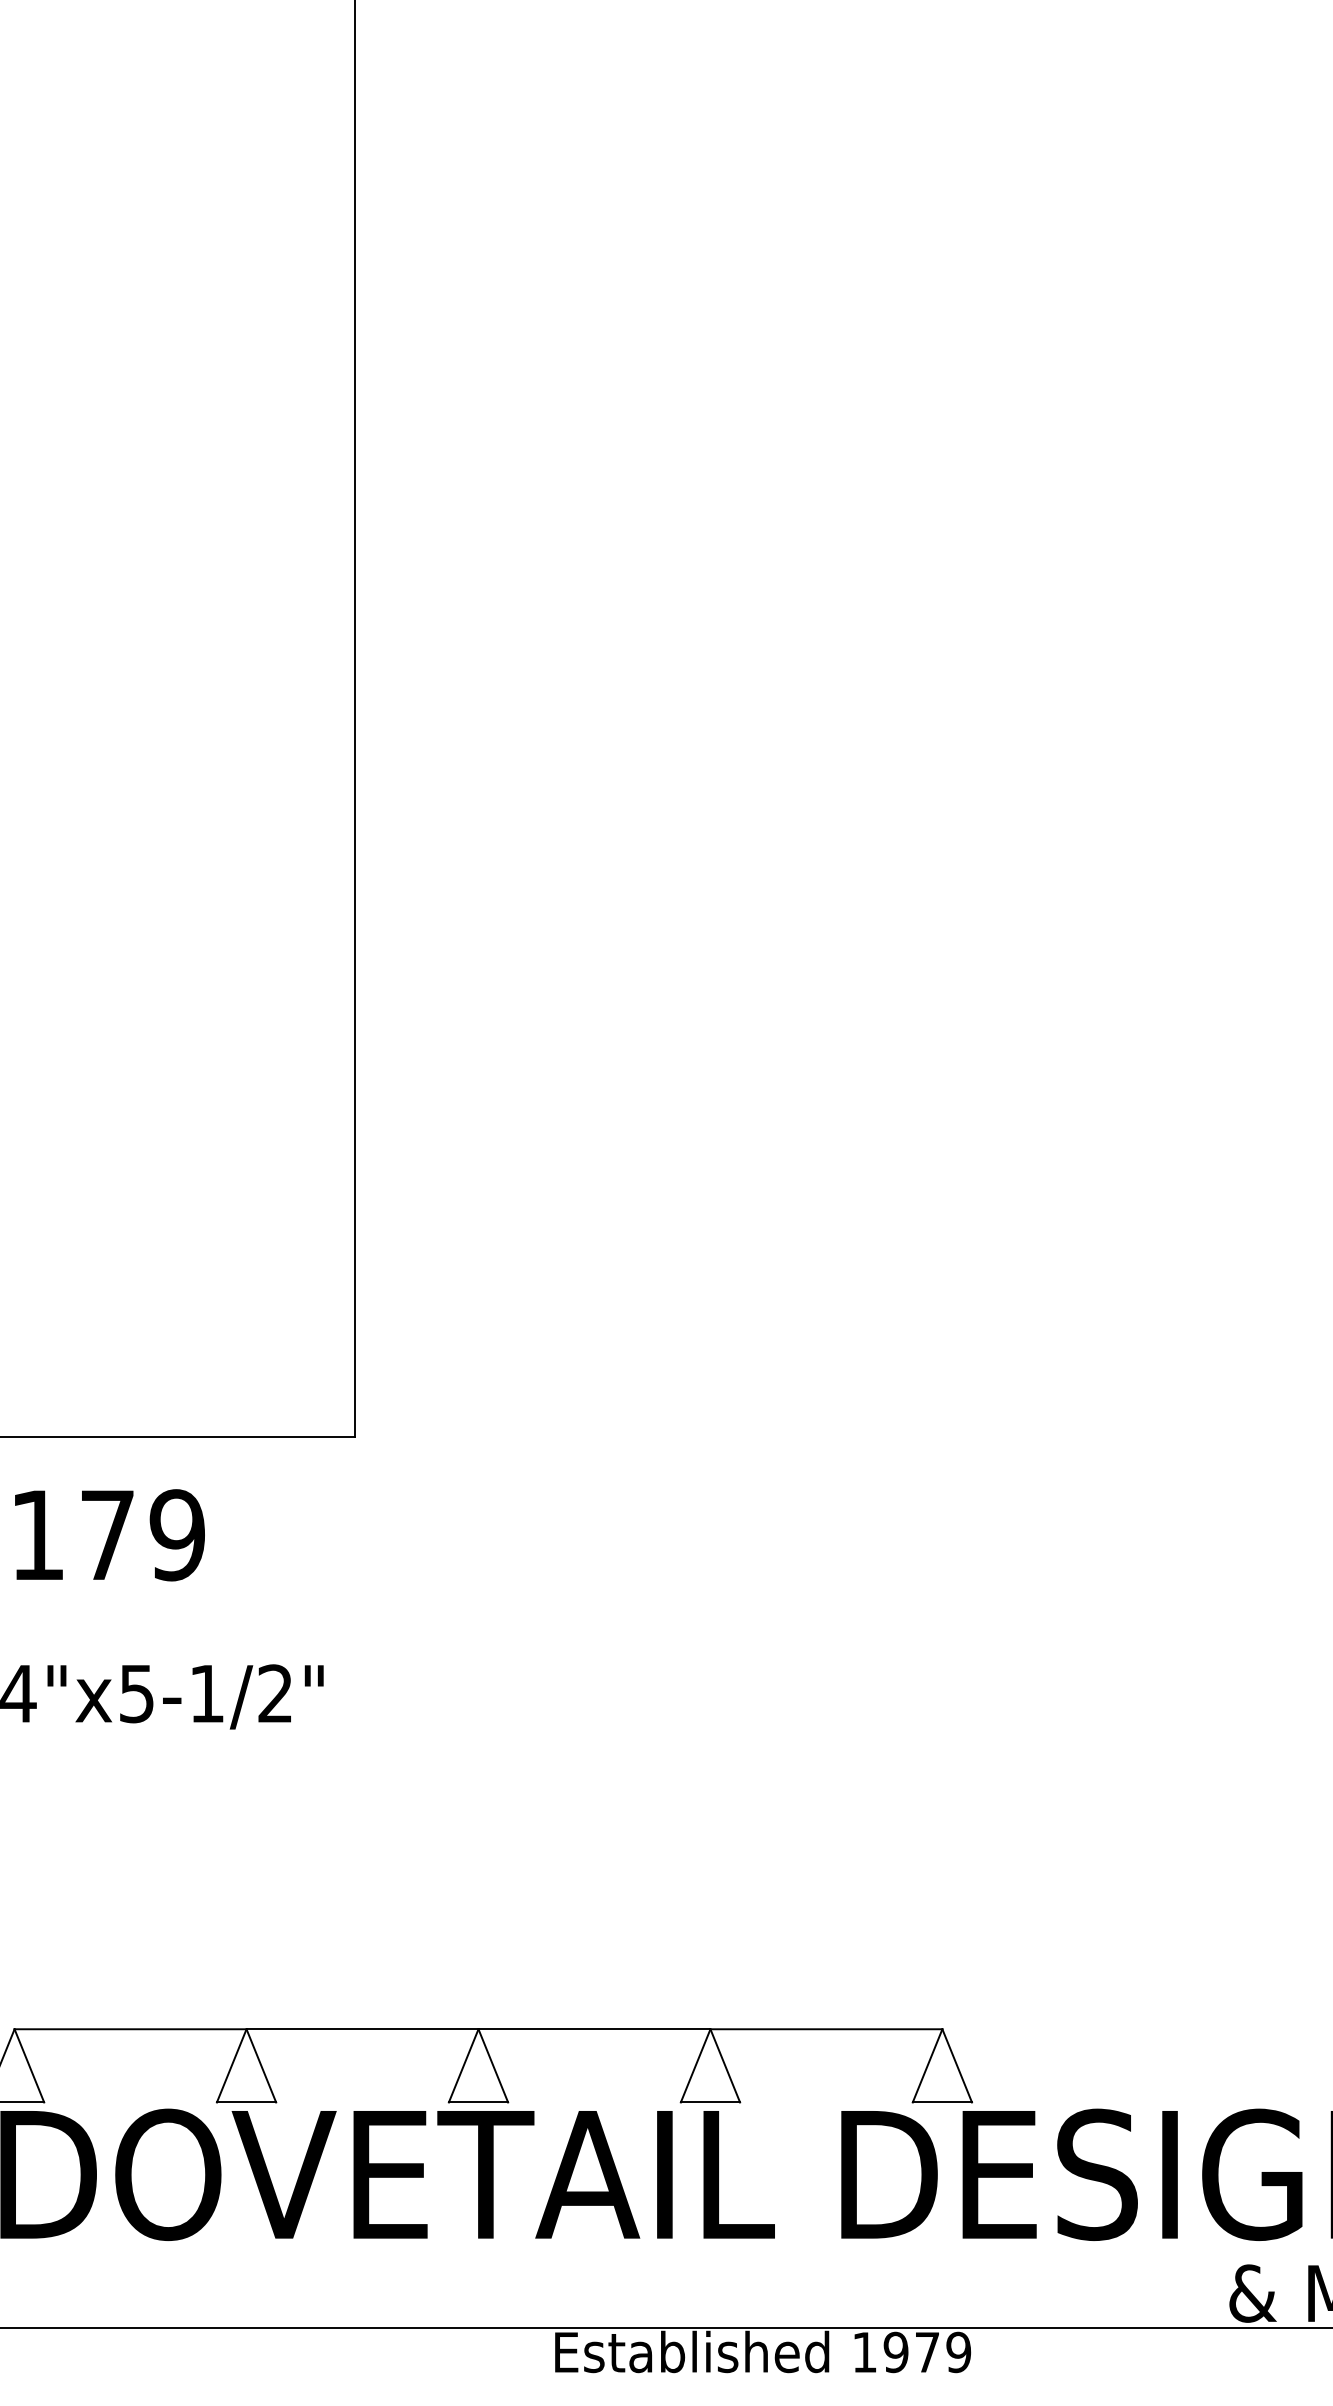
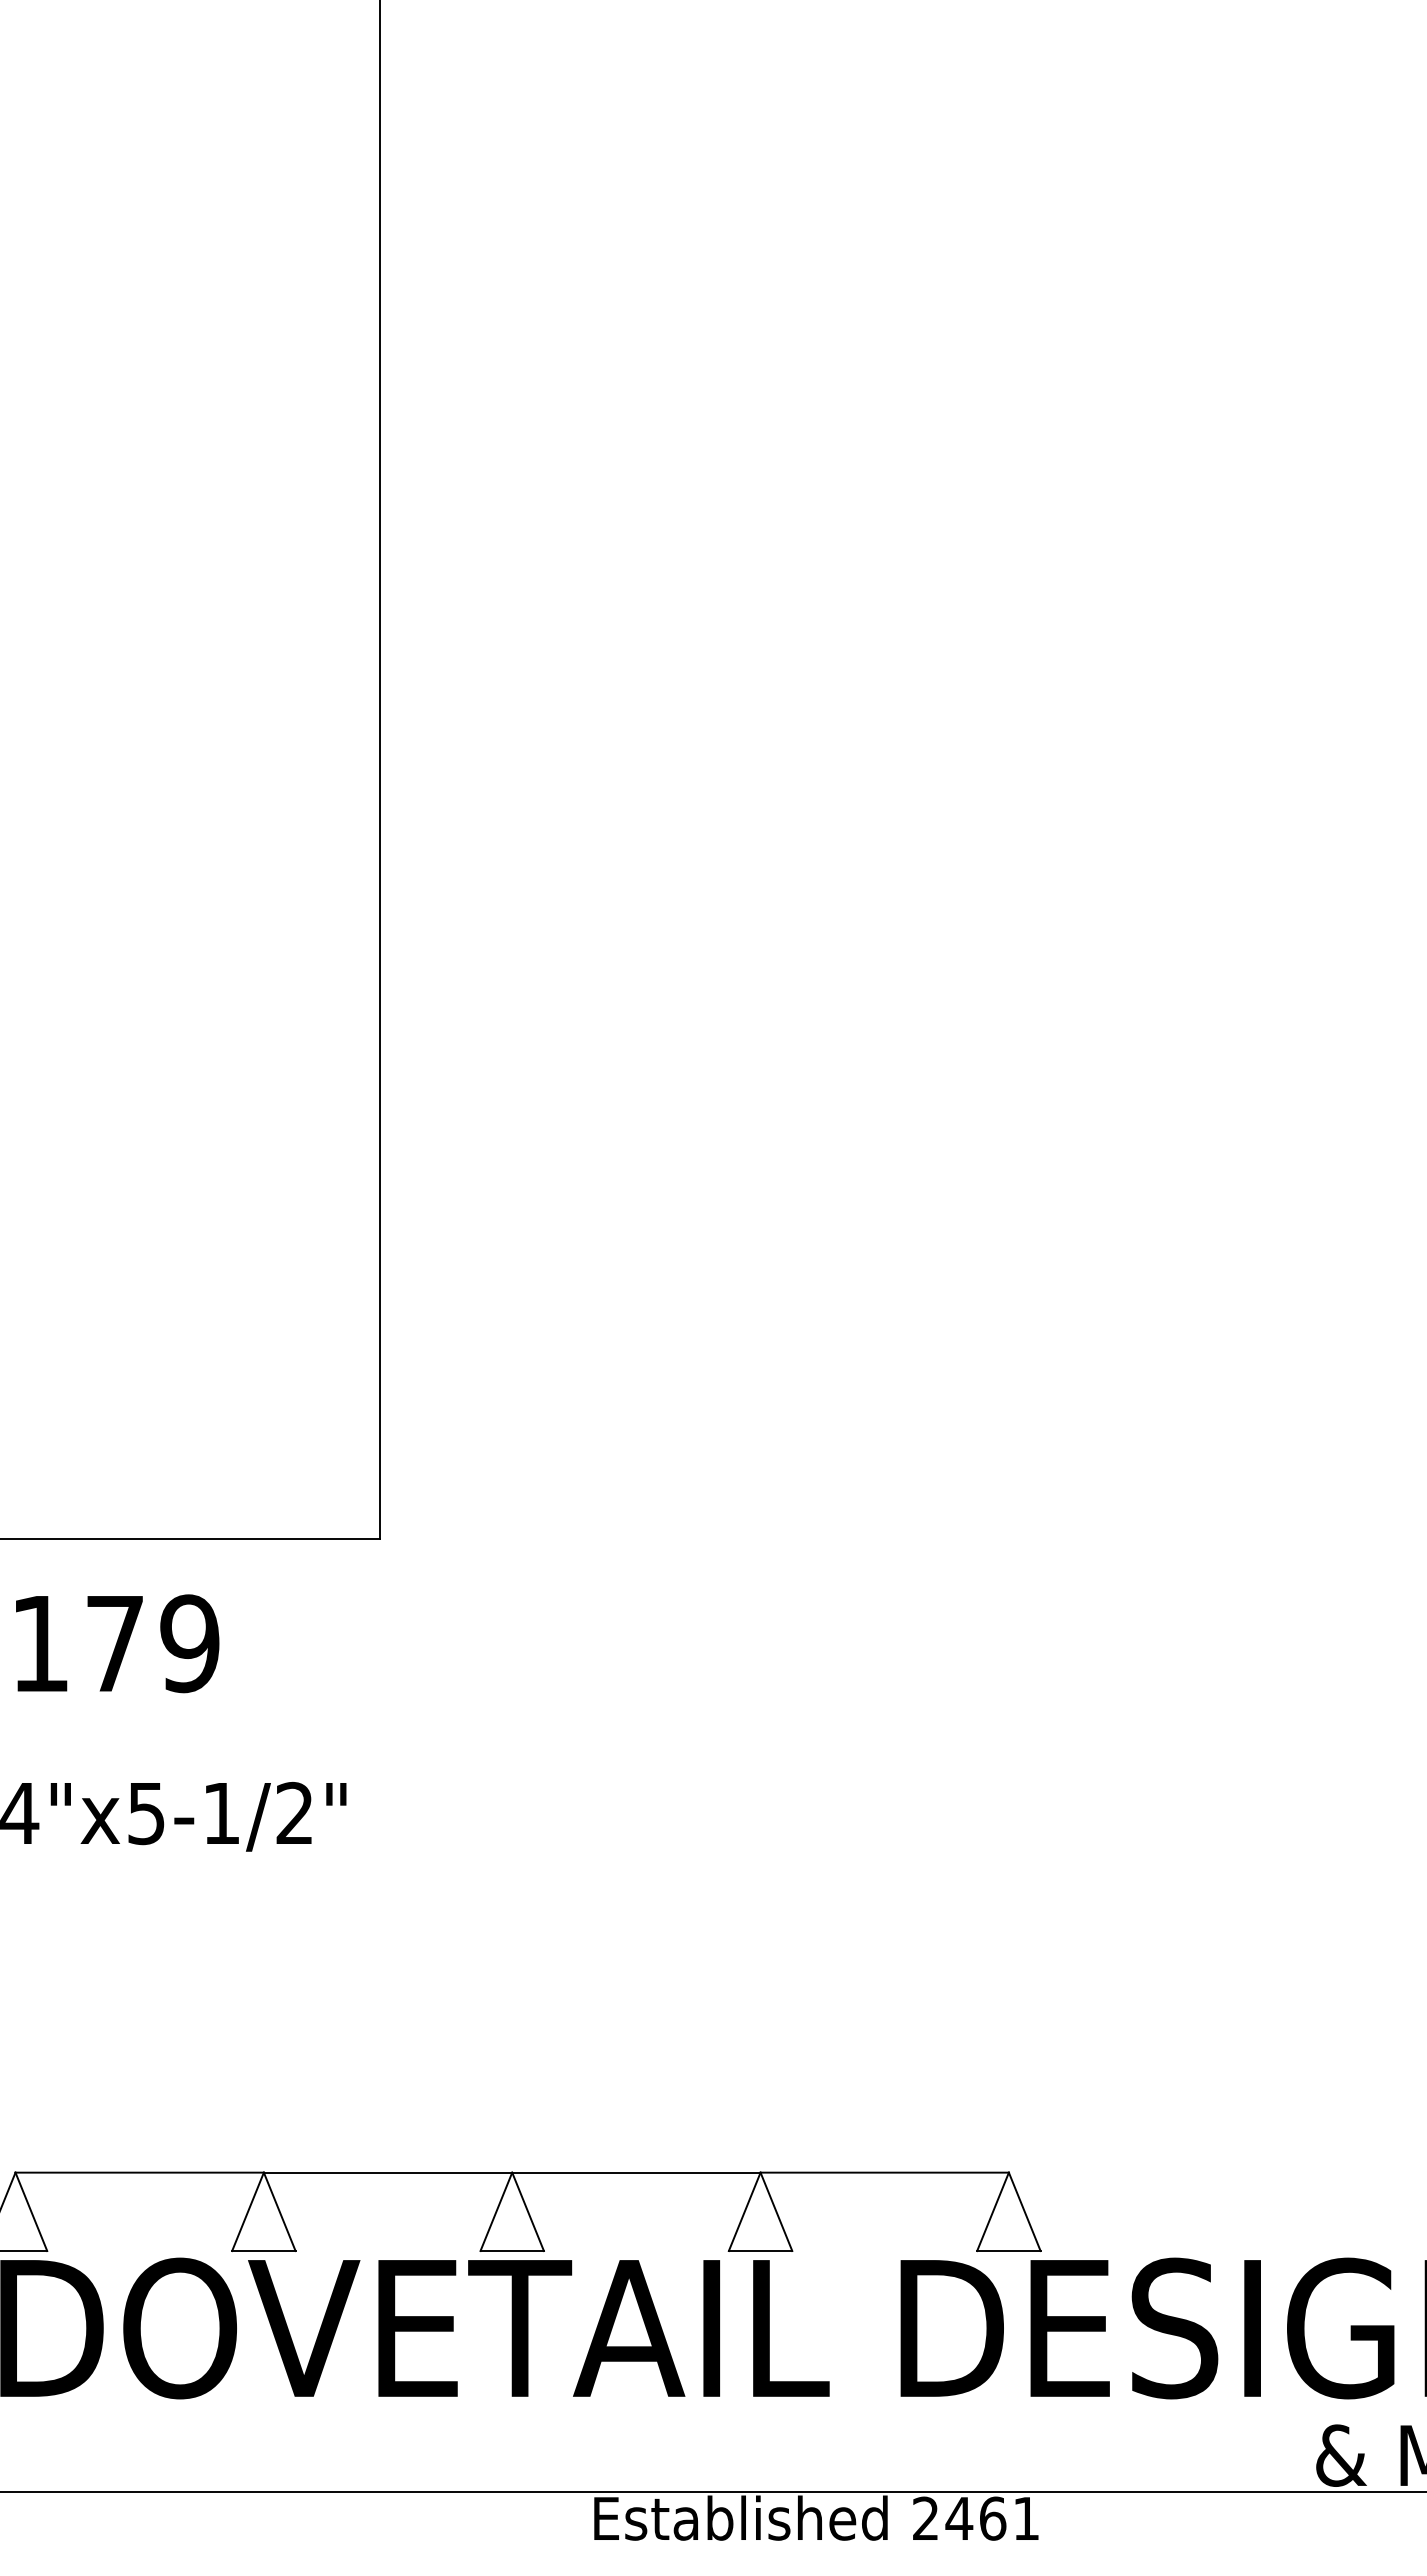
text: (912, 2352) -> (976, 2518), 1979 -> 2461

